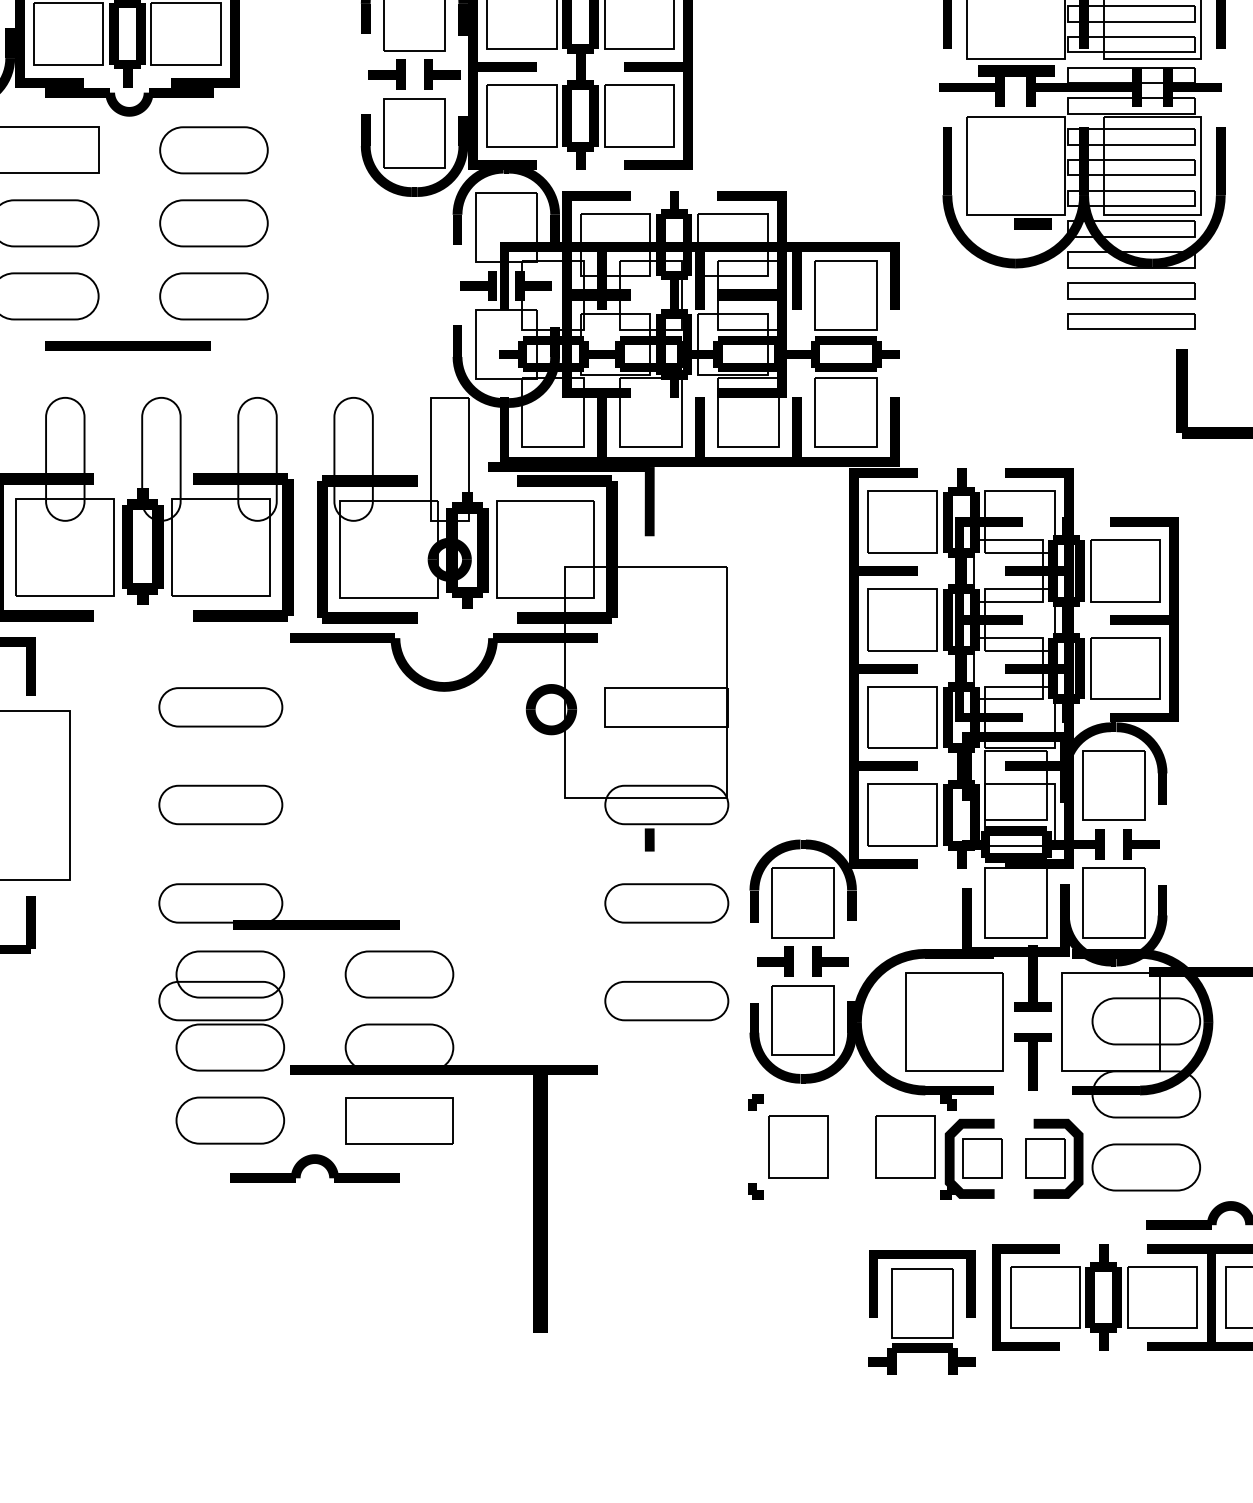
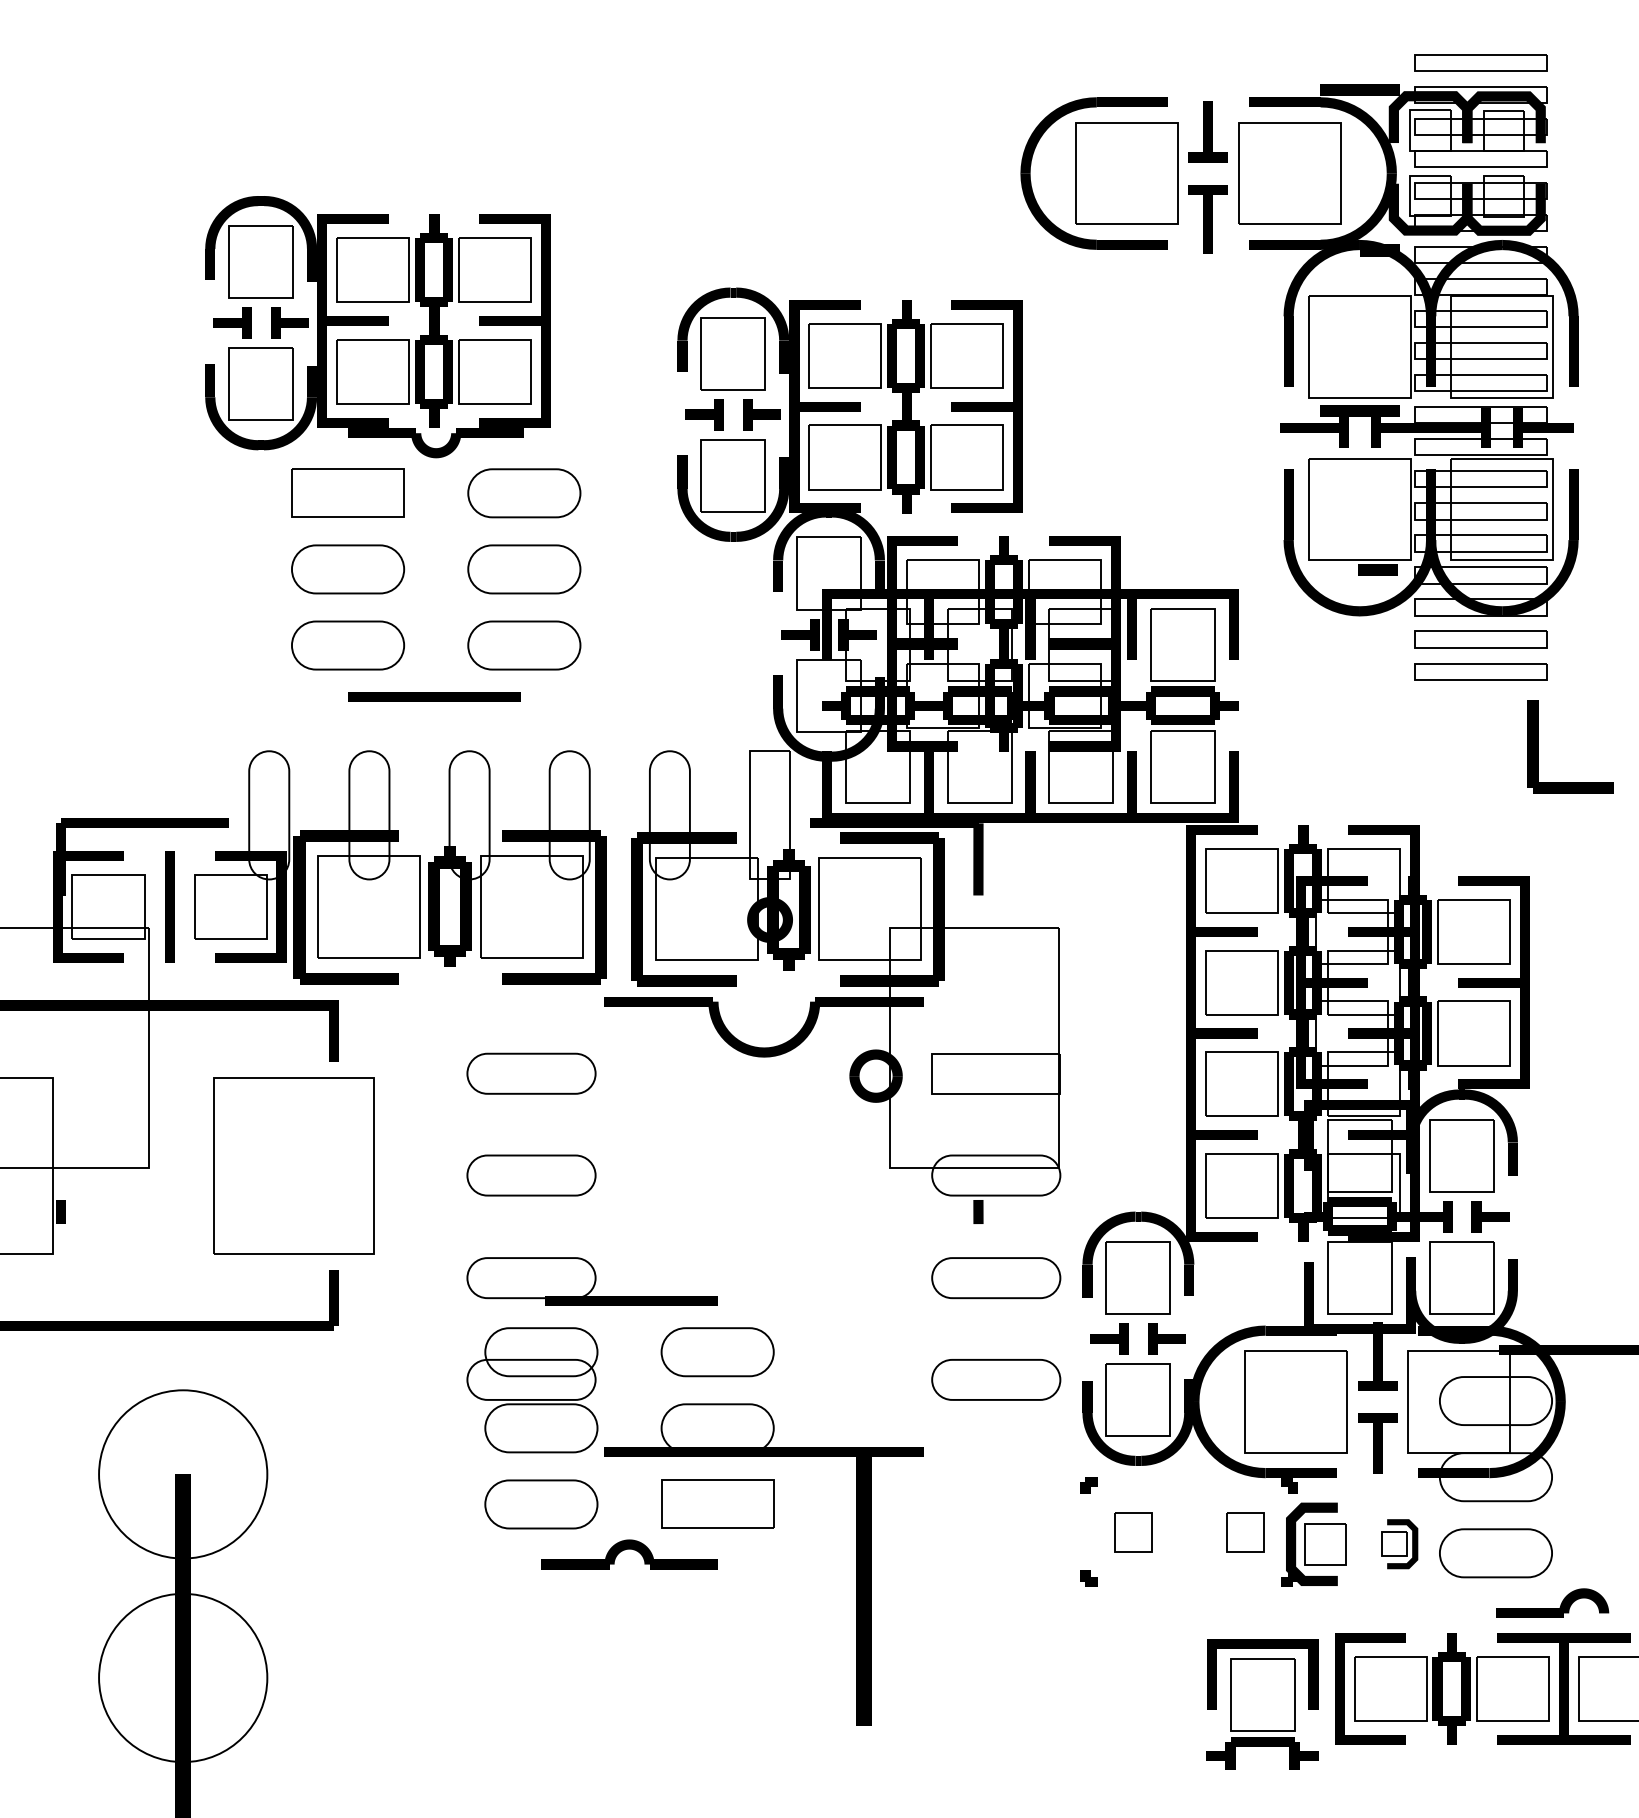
part: (798, 1147) -> (1133, 1532), size x0.6
part: (905, 1147) -> (1245, 1532), size x0.6
part: (1053, 1158) -> (1399, 1543), size x0.6

